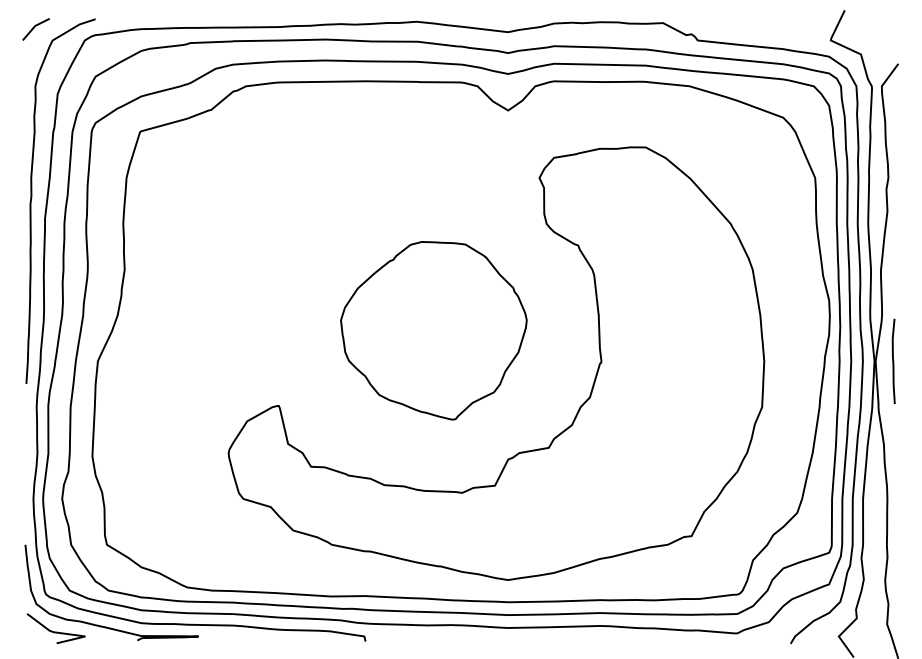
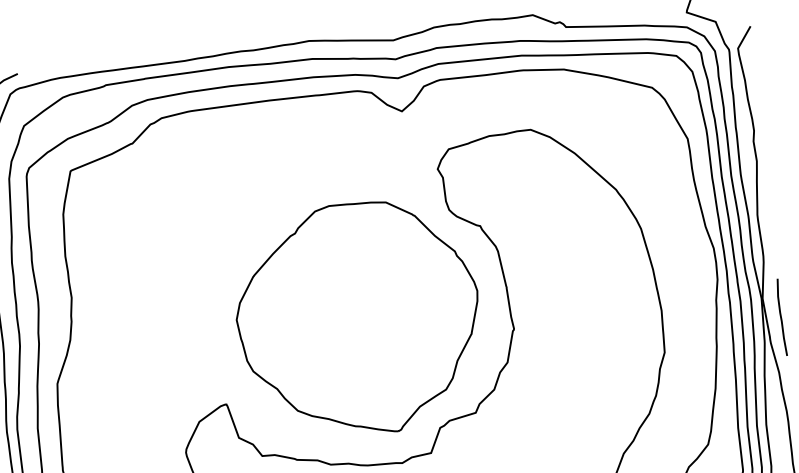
part: (433, 330) -> (358, 319), size x1.43
curve: (893, 360) -> (781, 316), moved

